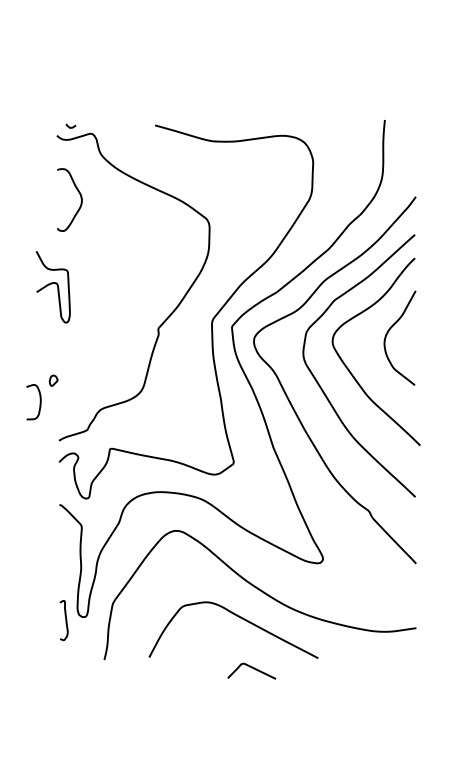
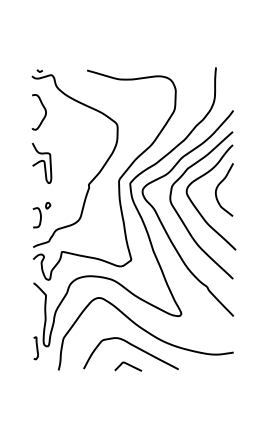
curve: (52, 284) -> (41, 161), moved
part: (41, 398) -> (41, 215), moved
curve: (252, 669) -> (128, 365), moved

